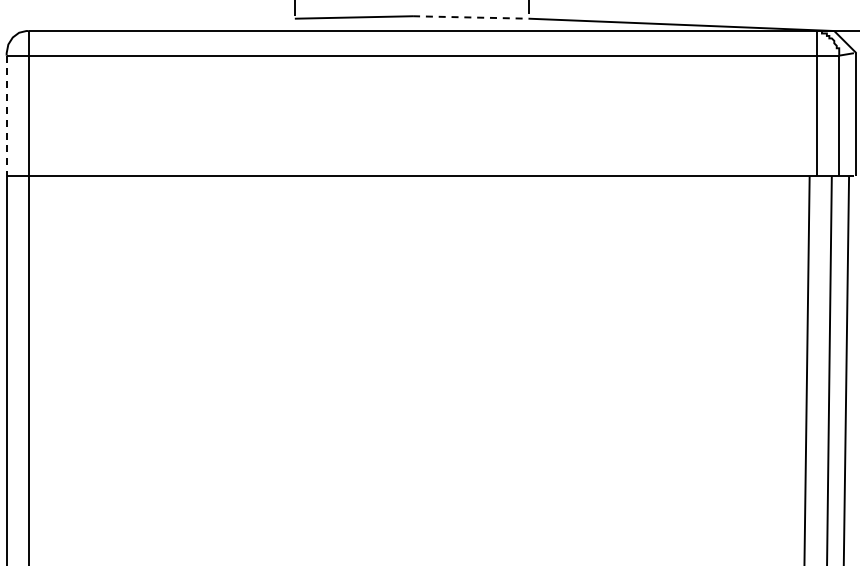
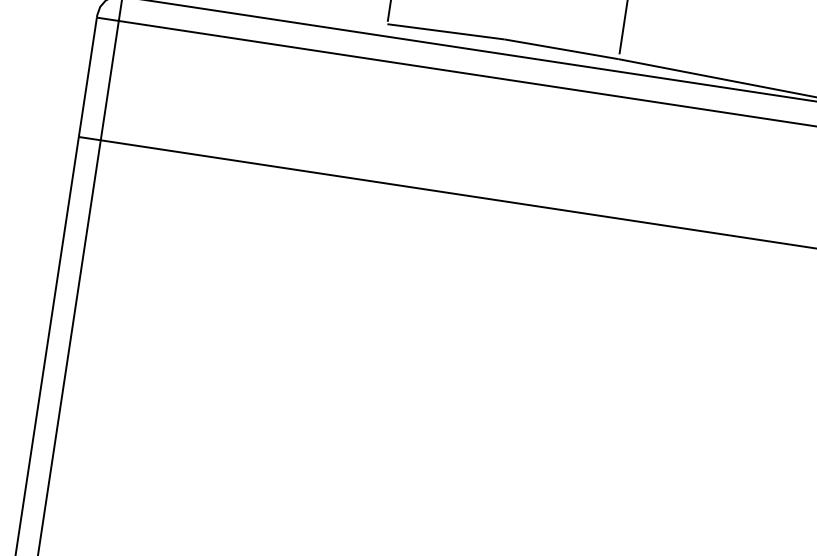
line: (470, 17) -> (561, 49), dashed -> solid
line: (6, 116) -> (87, 77), dashed -> solid

